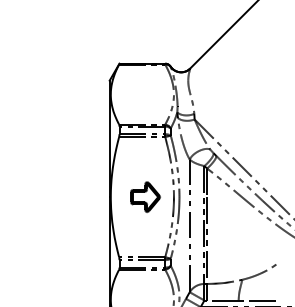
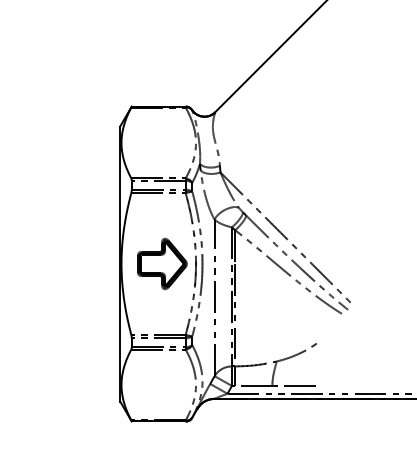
part: (145, 196) -> (162, 263), size x1.43

